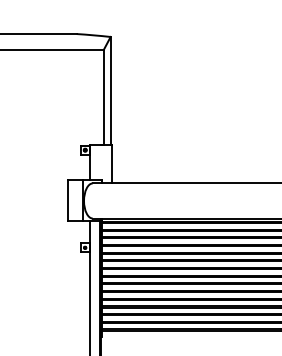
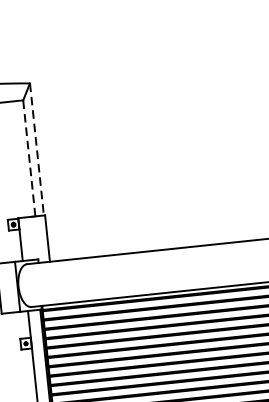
line: (110, 91) -> (36, 149), solid -> dashed
line: (103, 97) -> (29, 158), solid -> dashed

